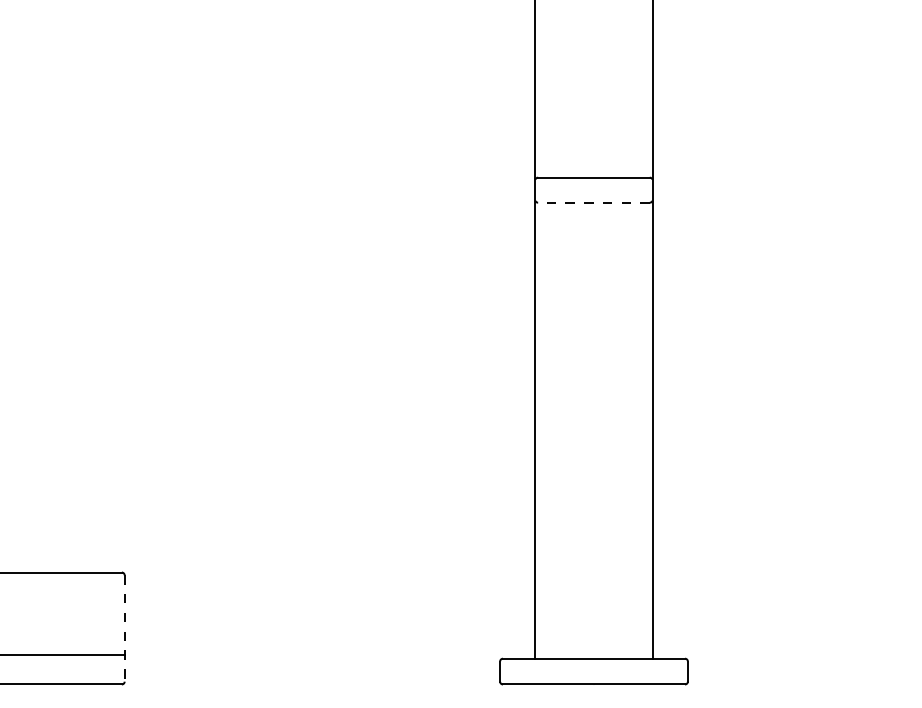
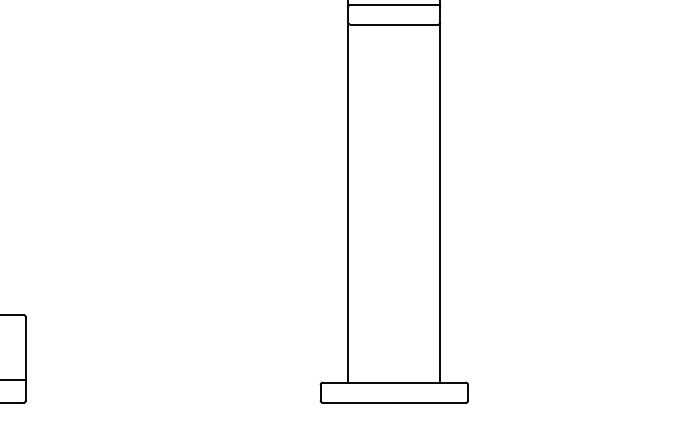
line: (594, 202) -> (394, 24), dashed -> solid
line: (124, 629) -> (25, 359), dashed -> solid

